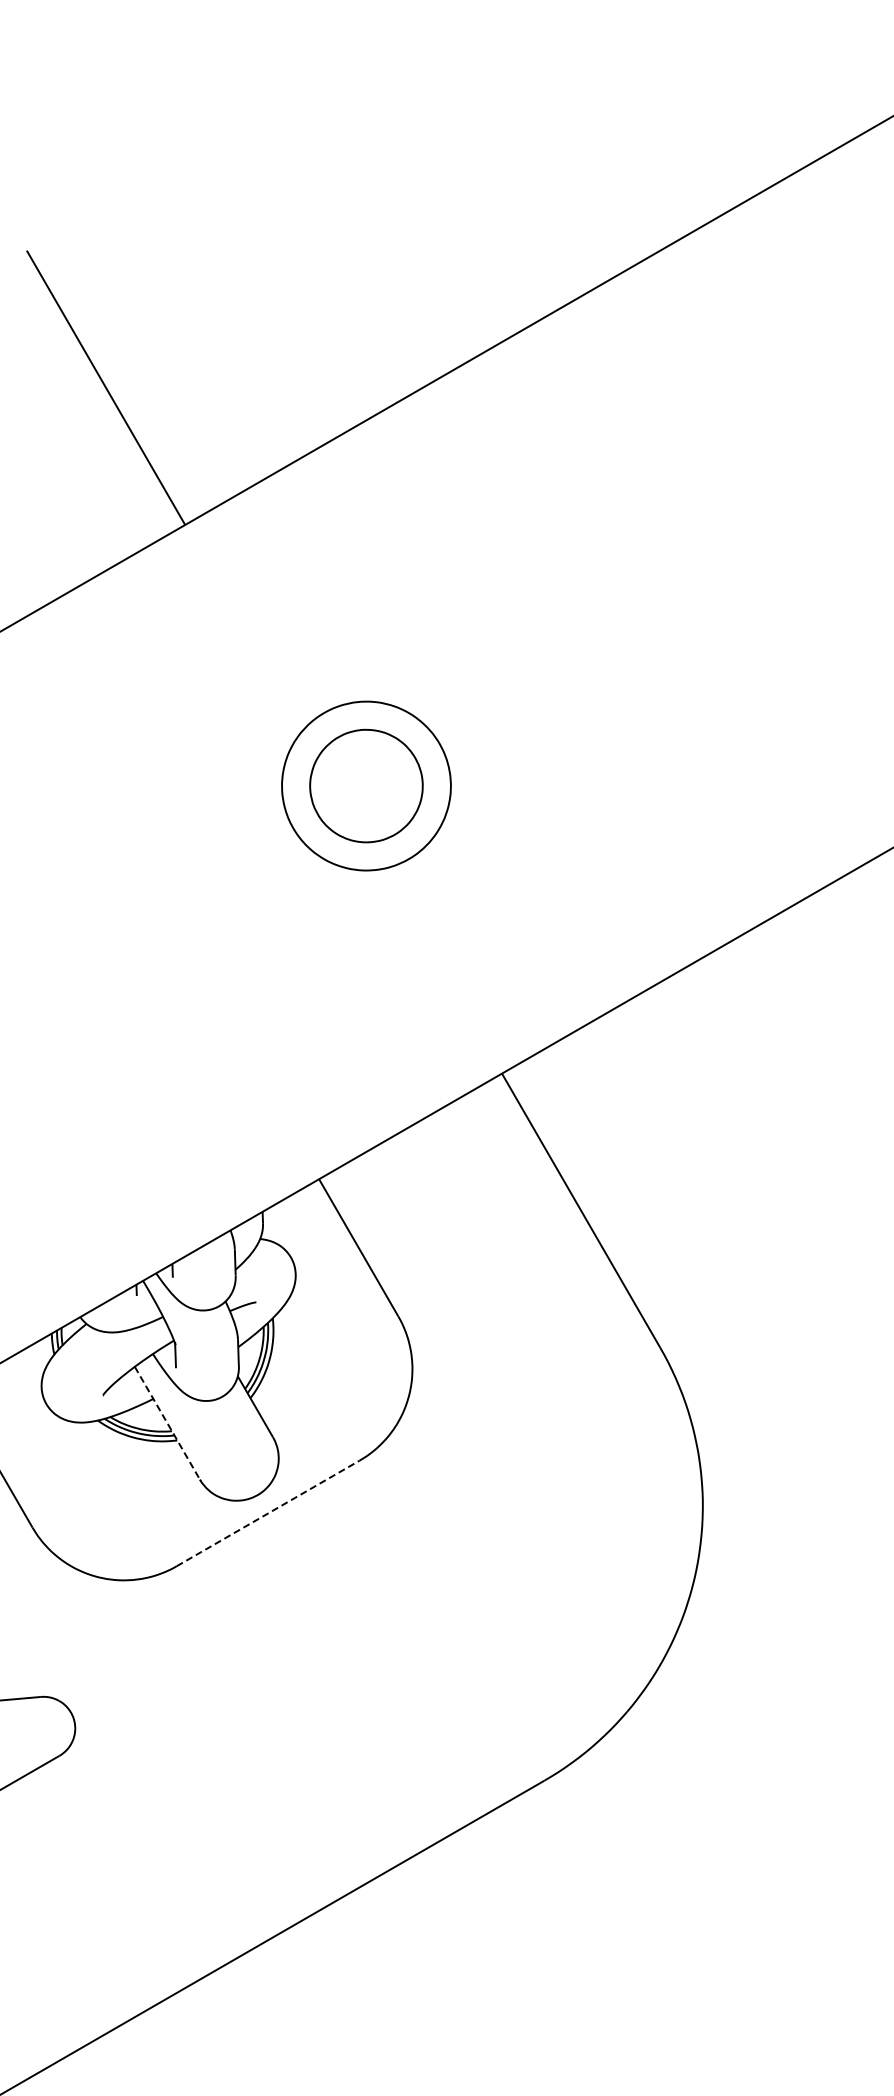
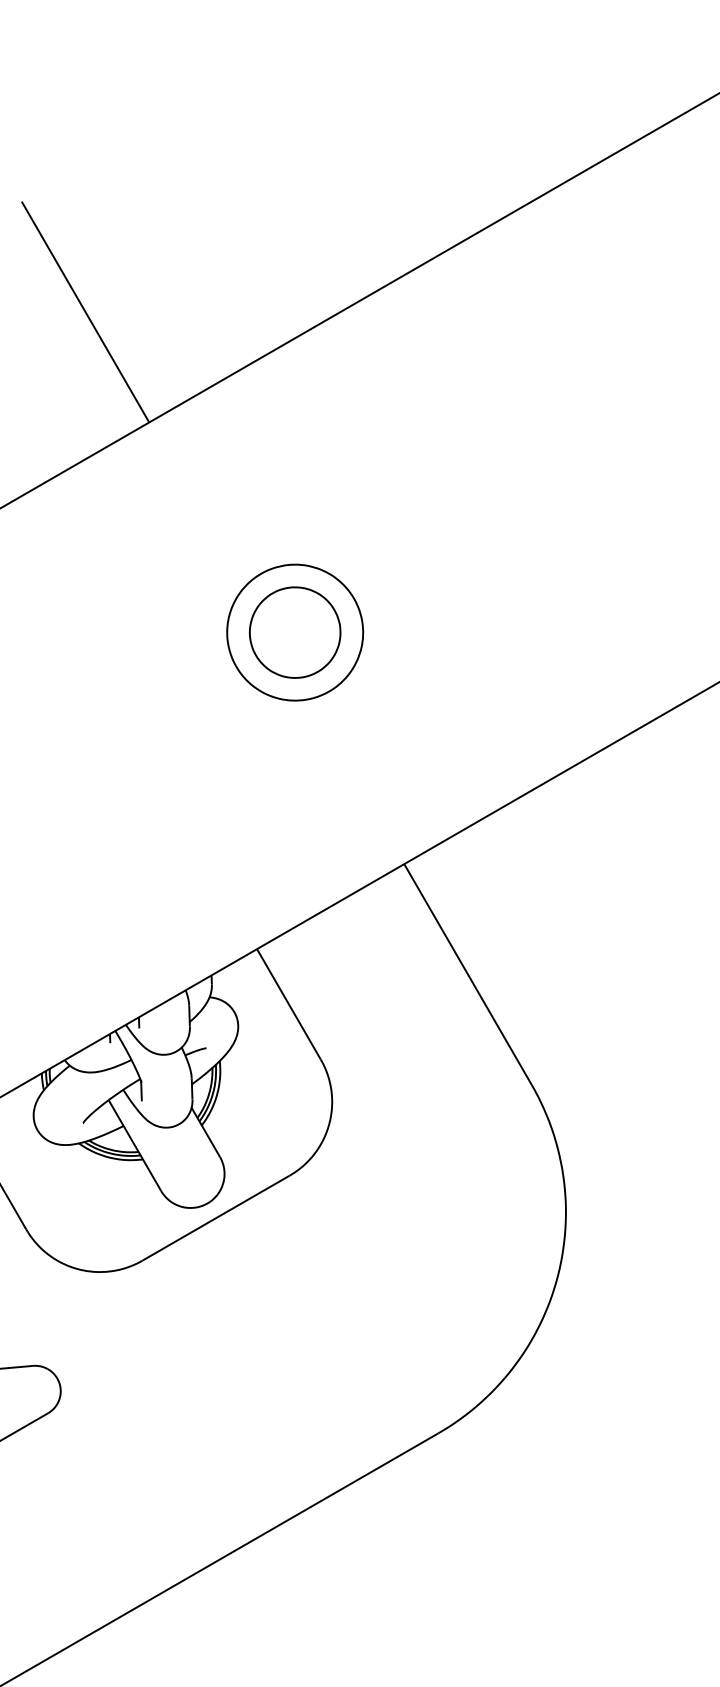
line: (167, 1423) -> (135, 1145), dashed -> solid
line: (268, 1513) -> (216, 1218), dashed -> solid

